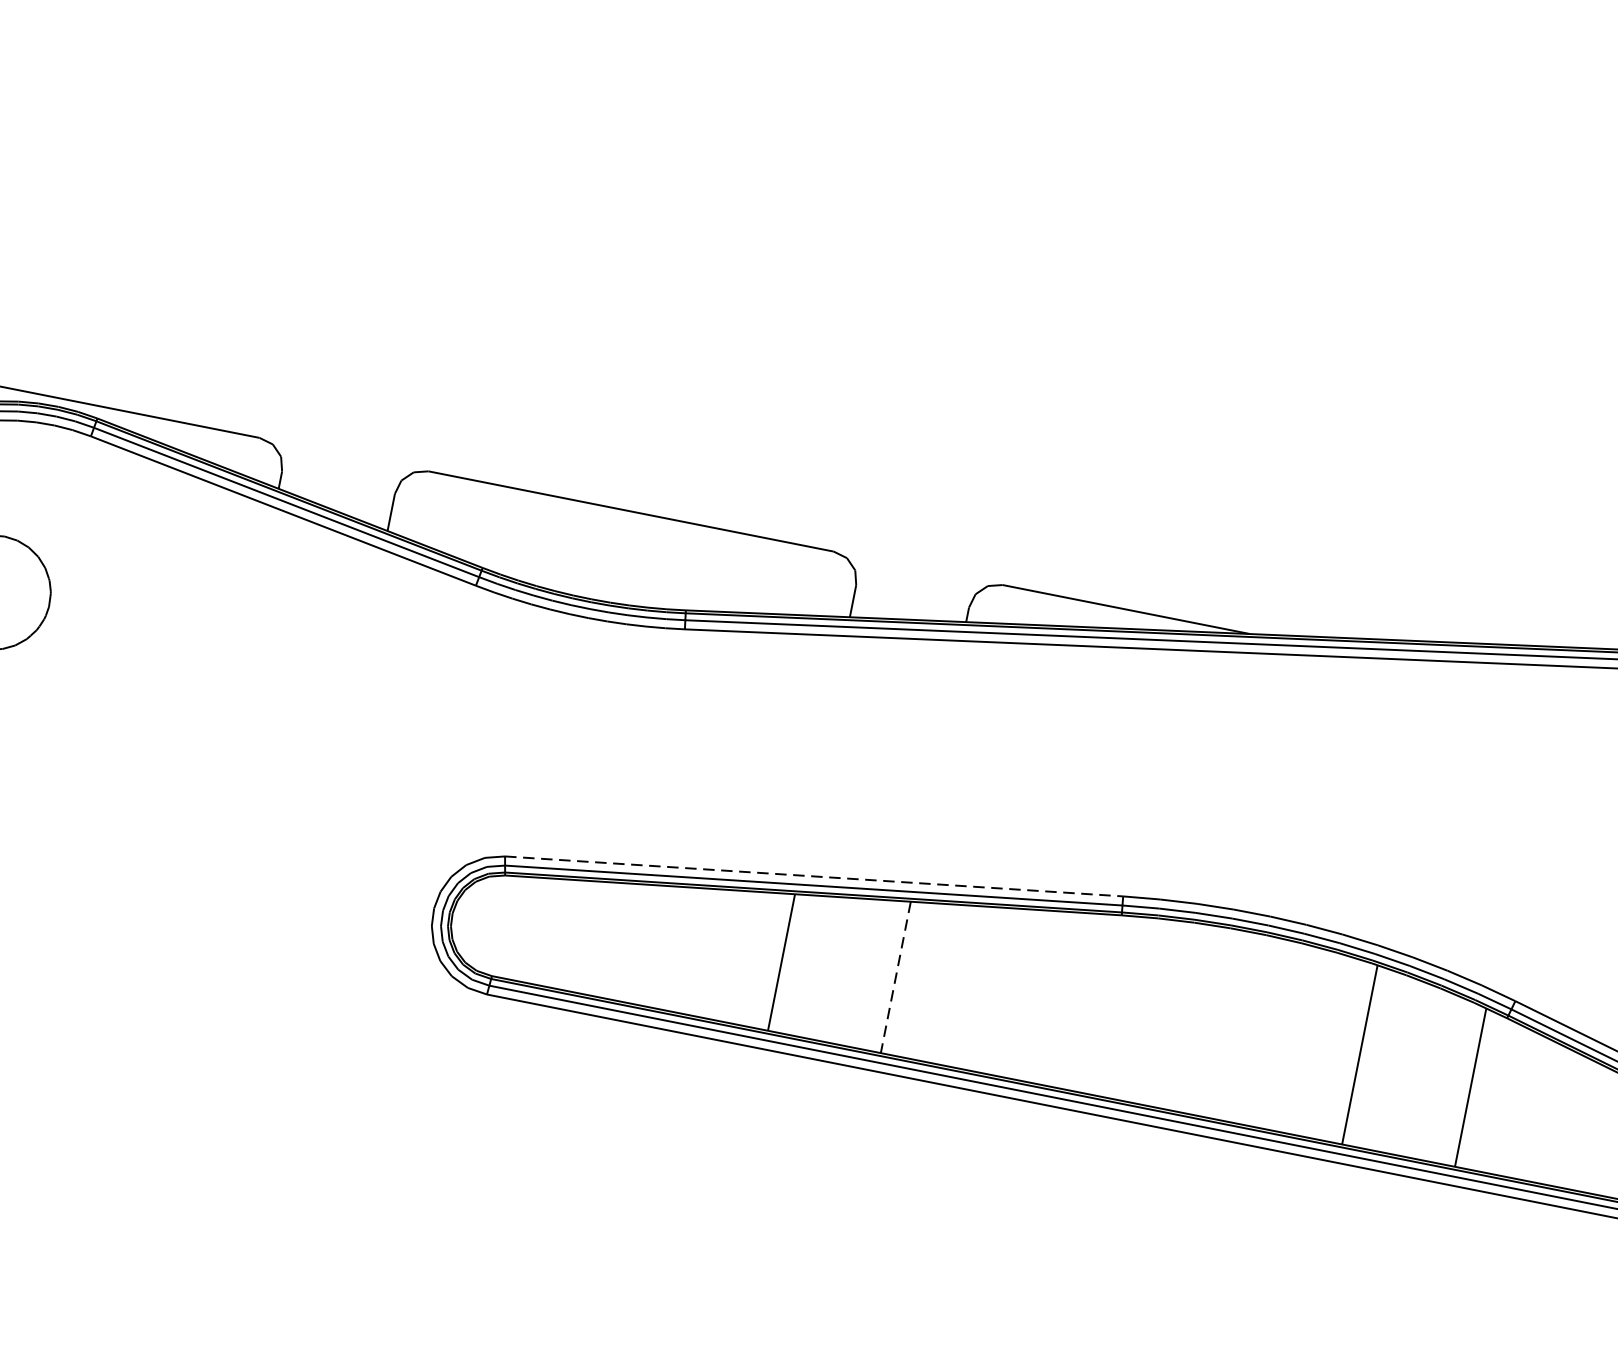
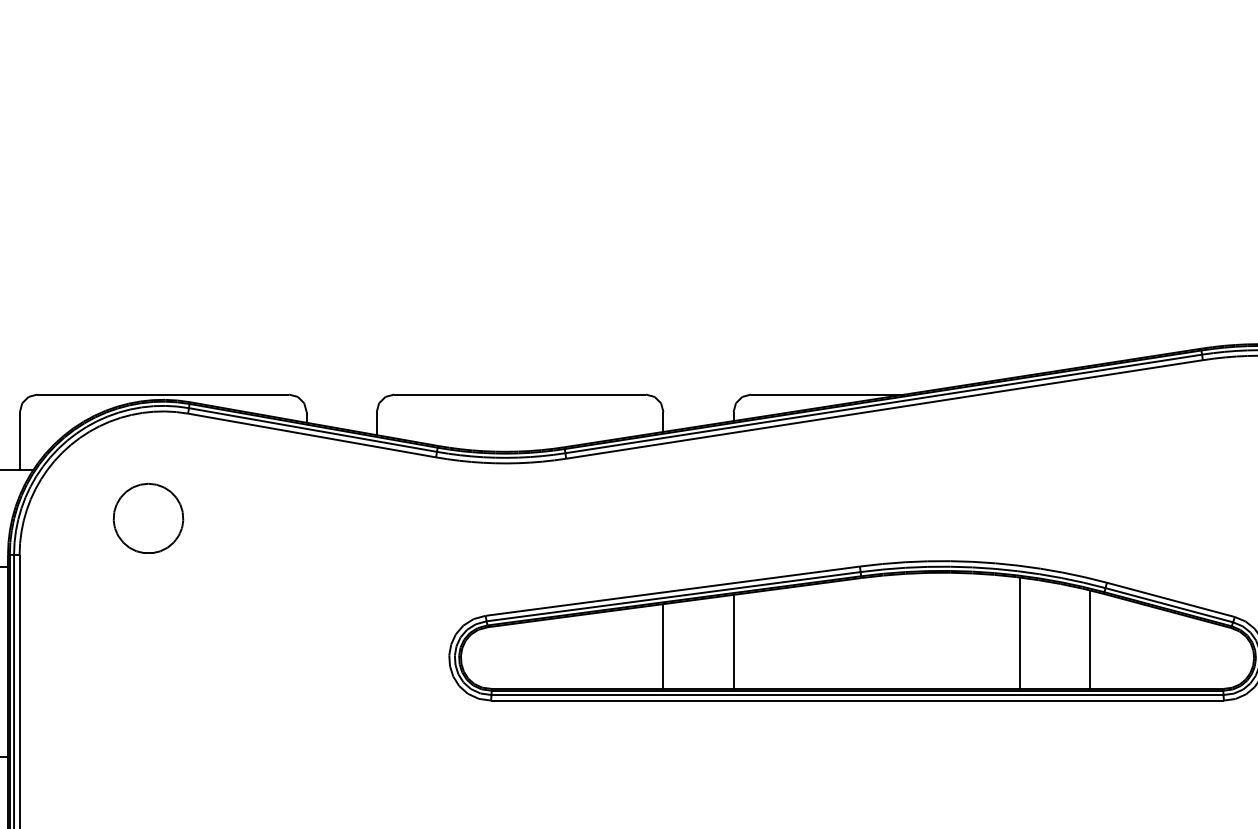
line: (813, 876) -> (672, 591), dashed -> solid
line: (895, 978) -> (733, 642), dashed -> solid

